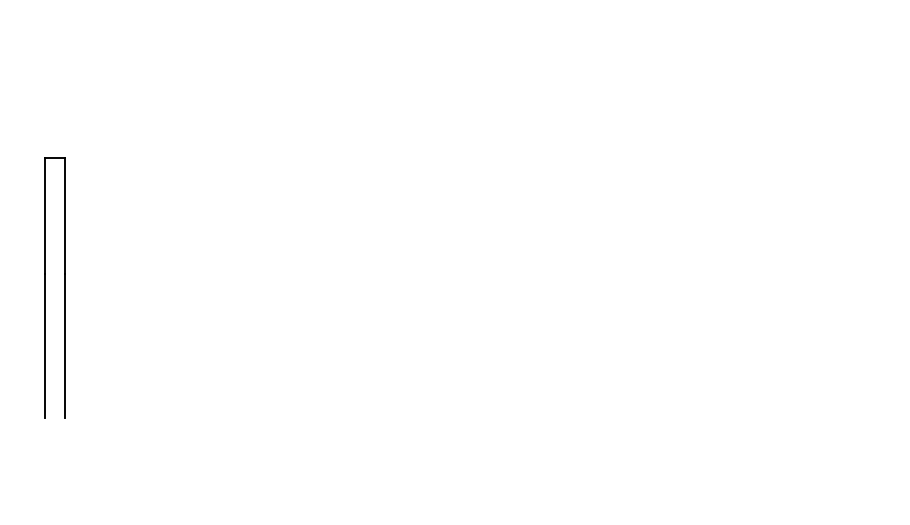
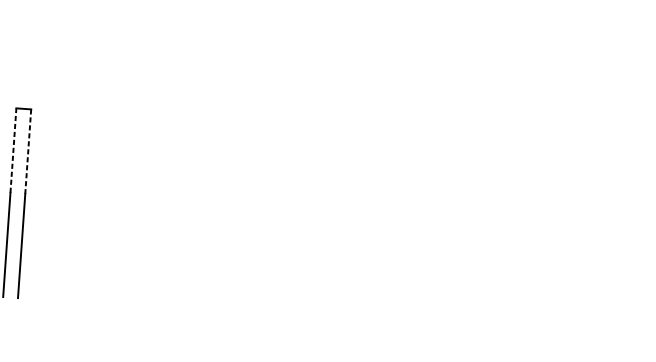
line: (44, 215) -> (13, 150), solid -> dashed
line: (65, 216) -> (28, 151), solid -> dashed

